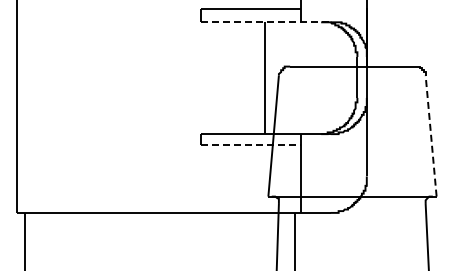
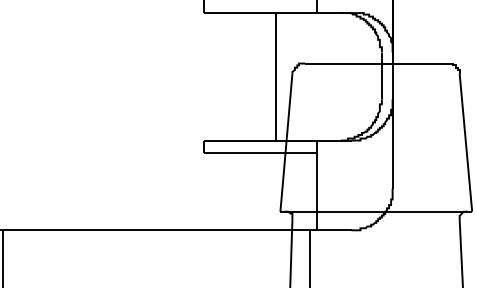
line: (266, 22) -> (278, 13), dashed -> solid
line: (431, 136) -> (466, 143), dashed -> solid
line: (251, 145) -> (261, 153), dashed -> solid

